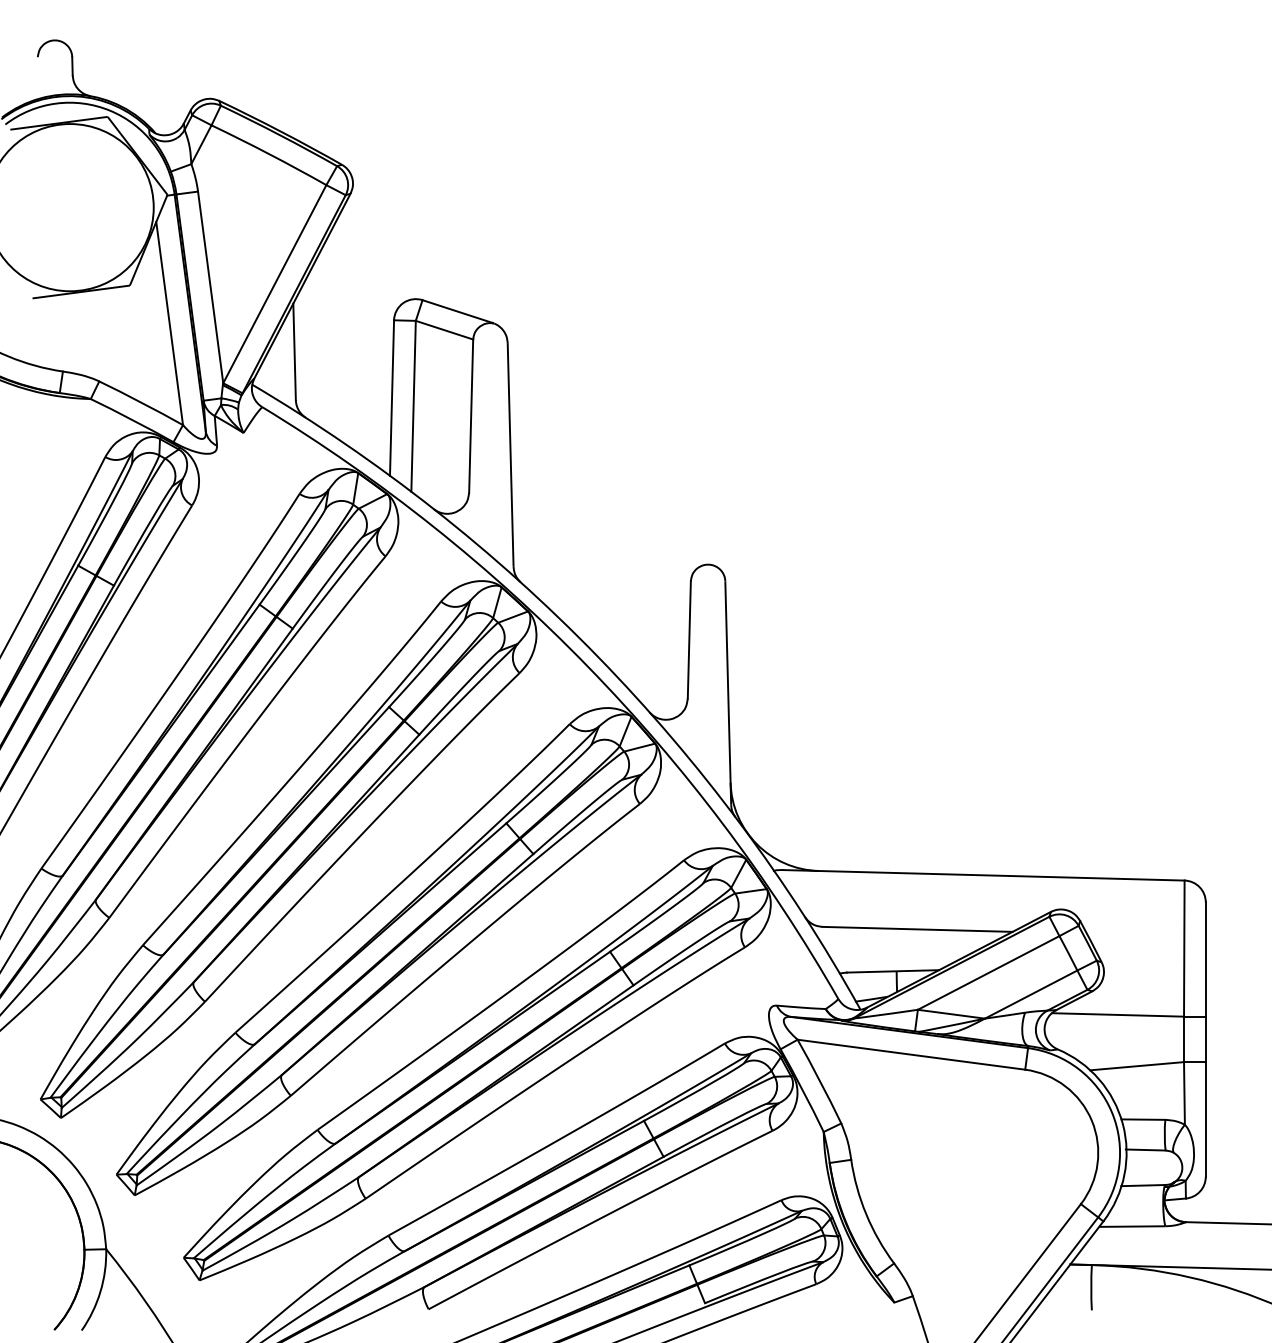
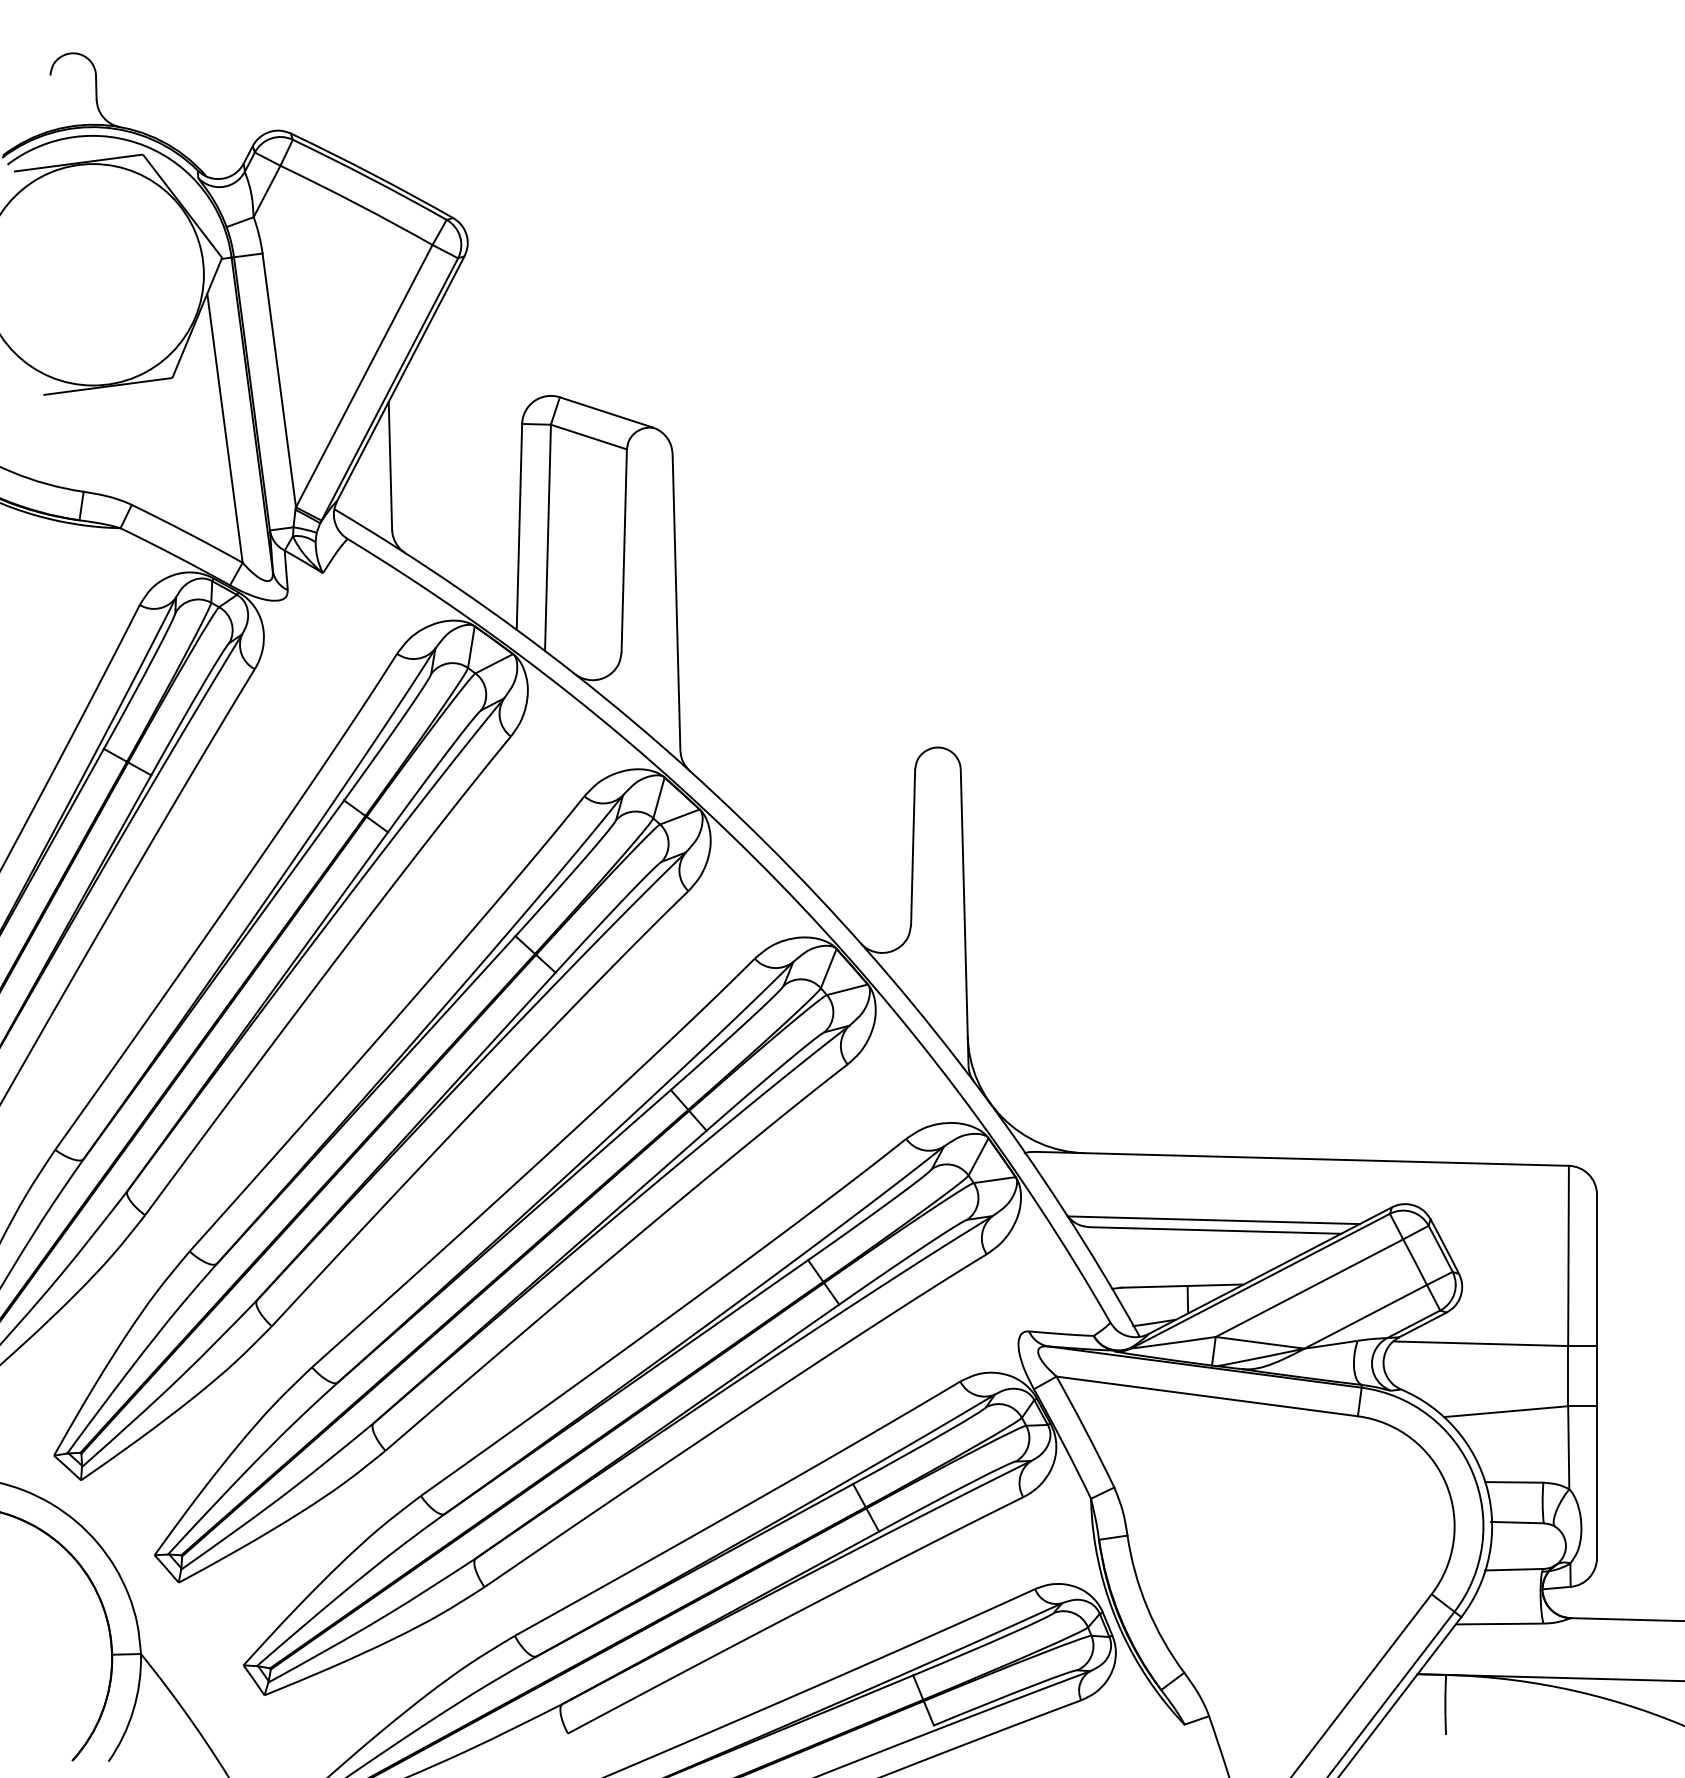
line: (916, 921) -> (1213, 1220), added

